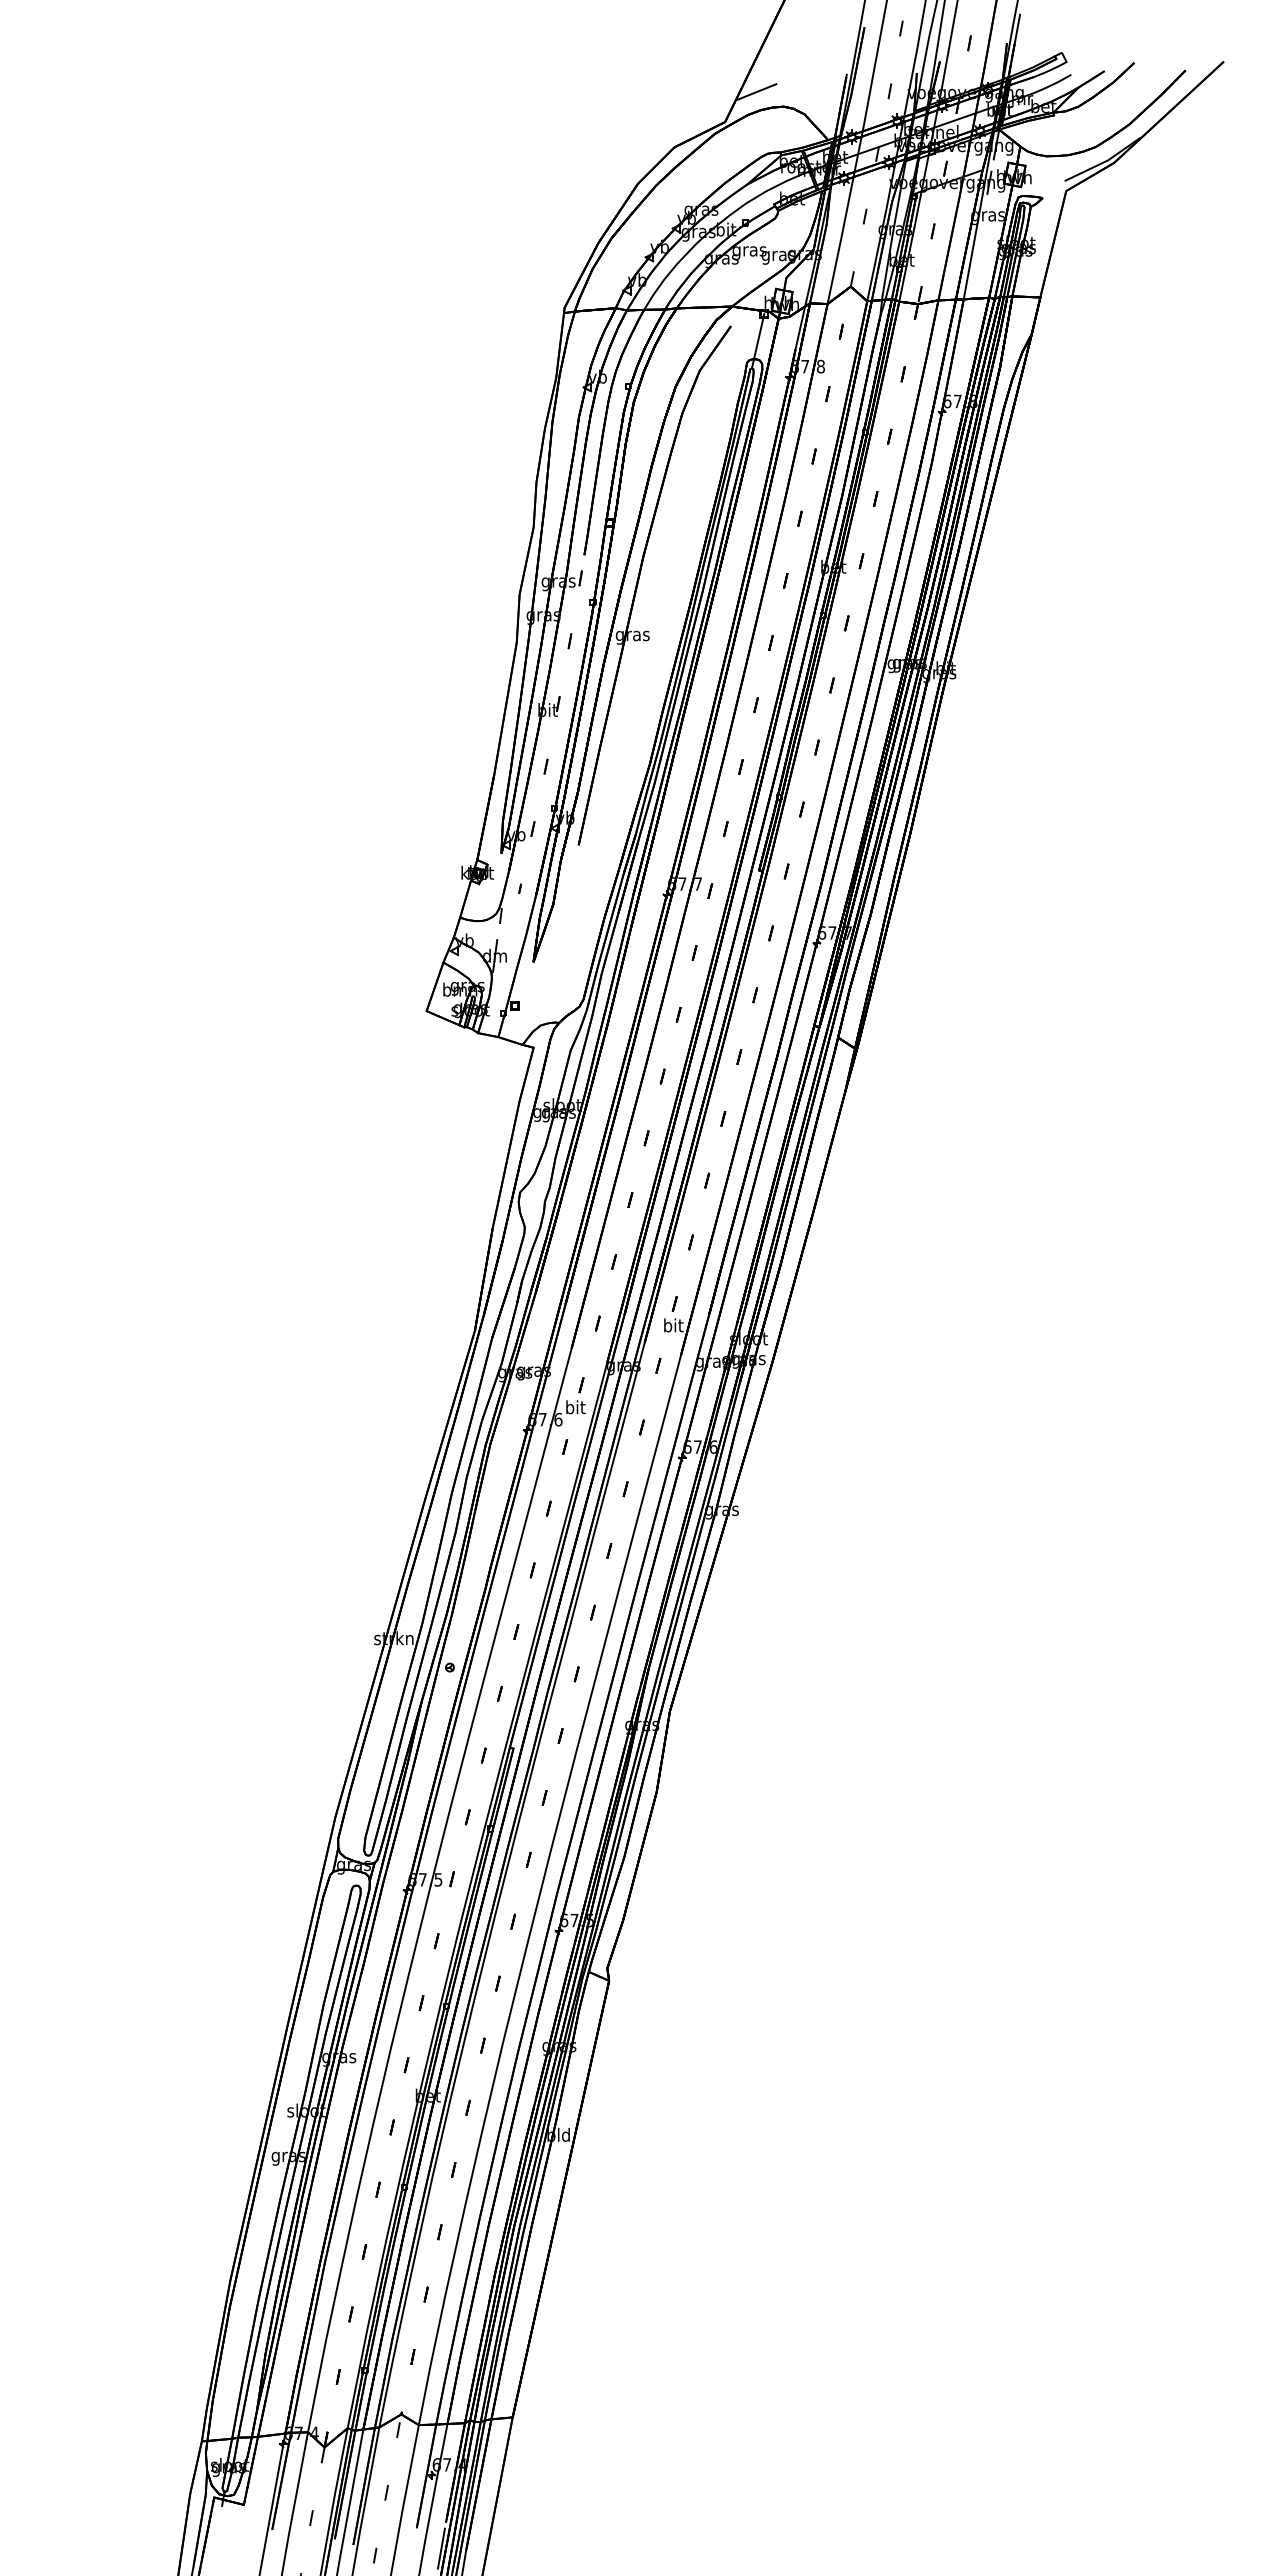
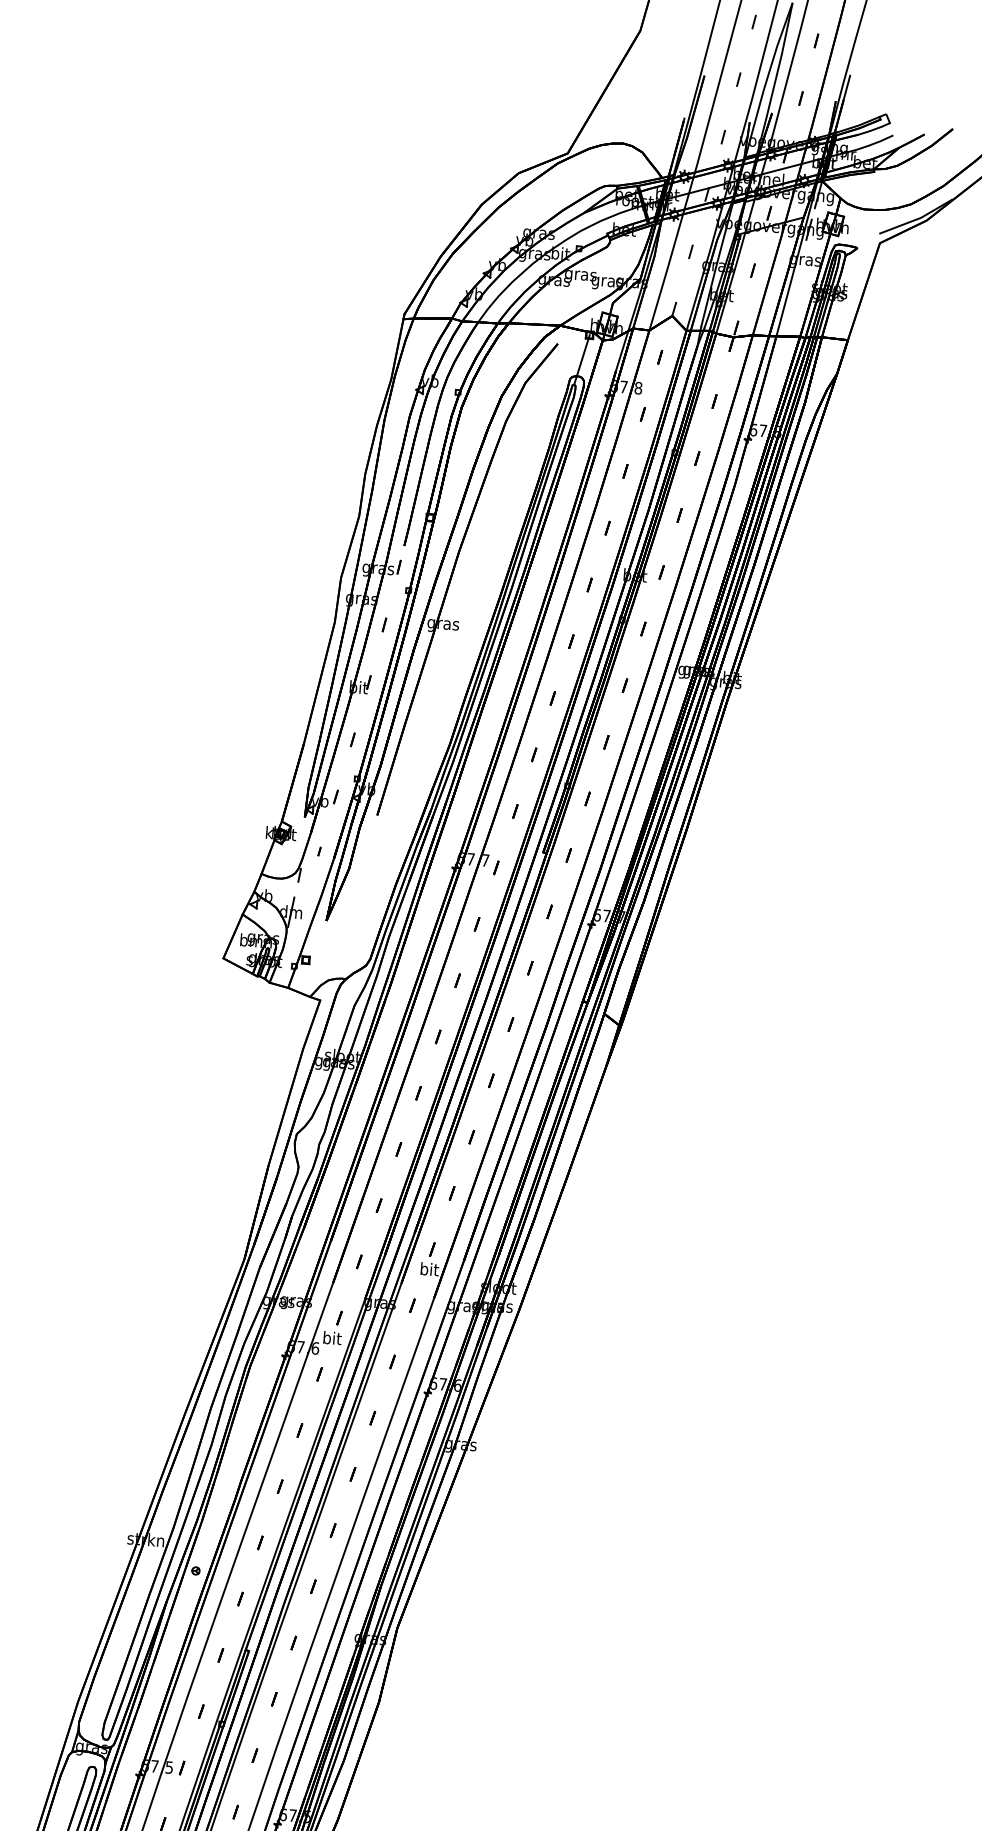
line: (756, 91) -> (599, 127), removed

